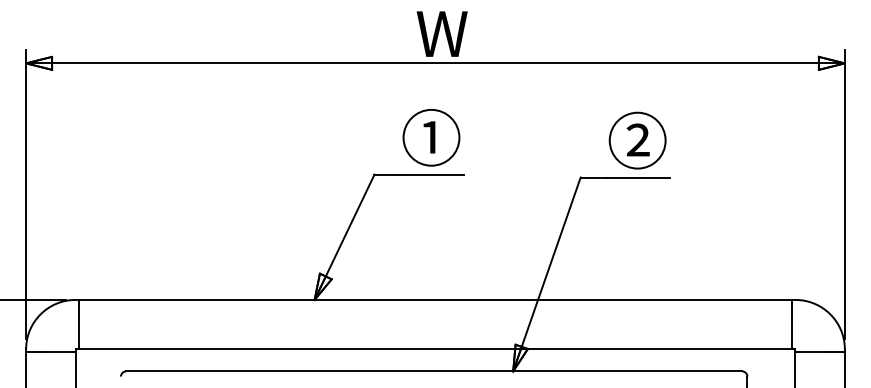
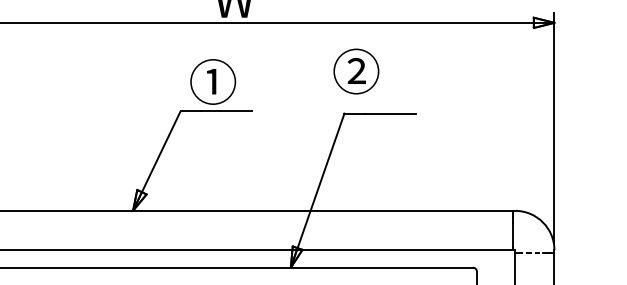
text: (431, 137) -> (213, 81), moved
text: (637, 140) -> (356, 71), moved
line: (814, 352) -> (530, 252), solid -> dashed

